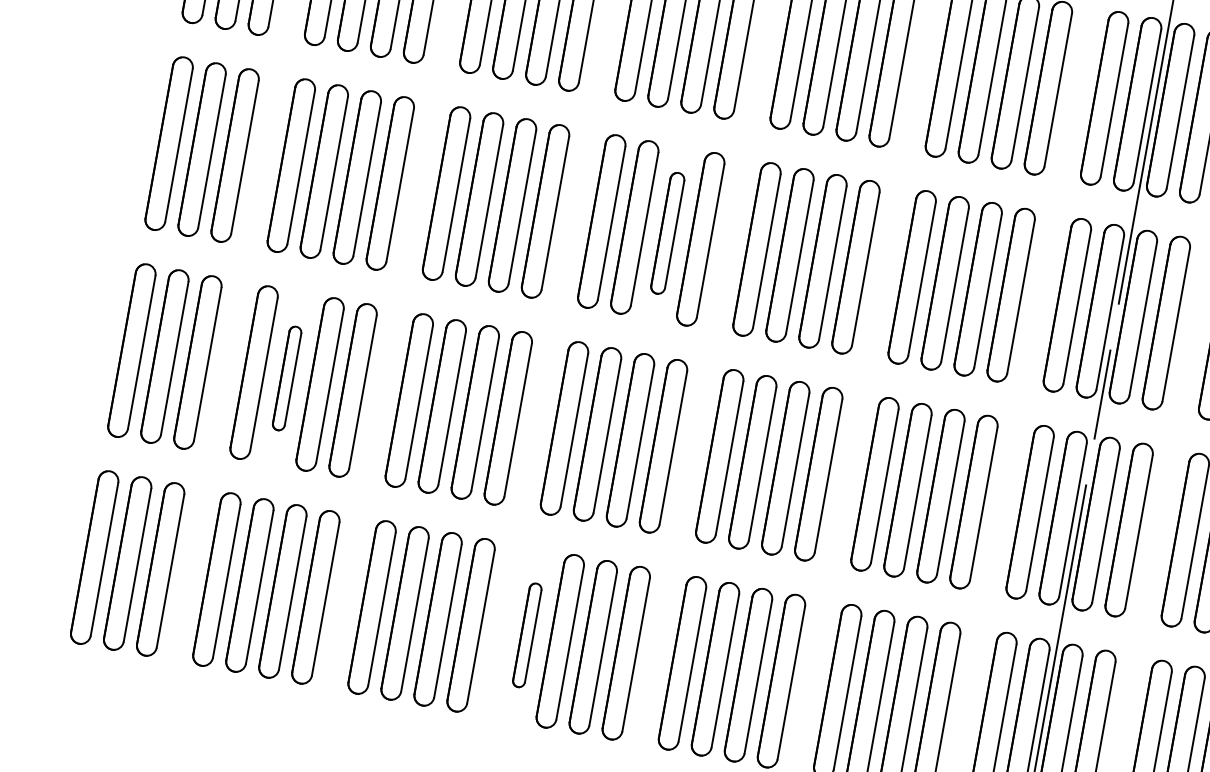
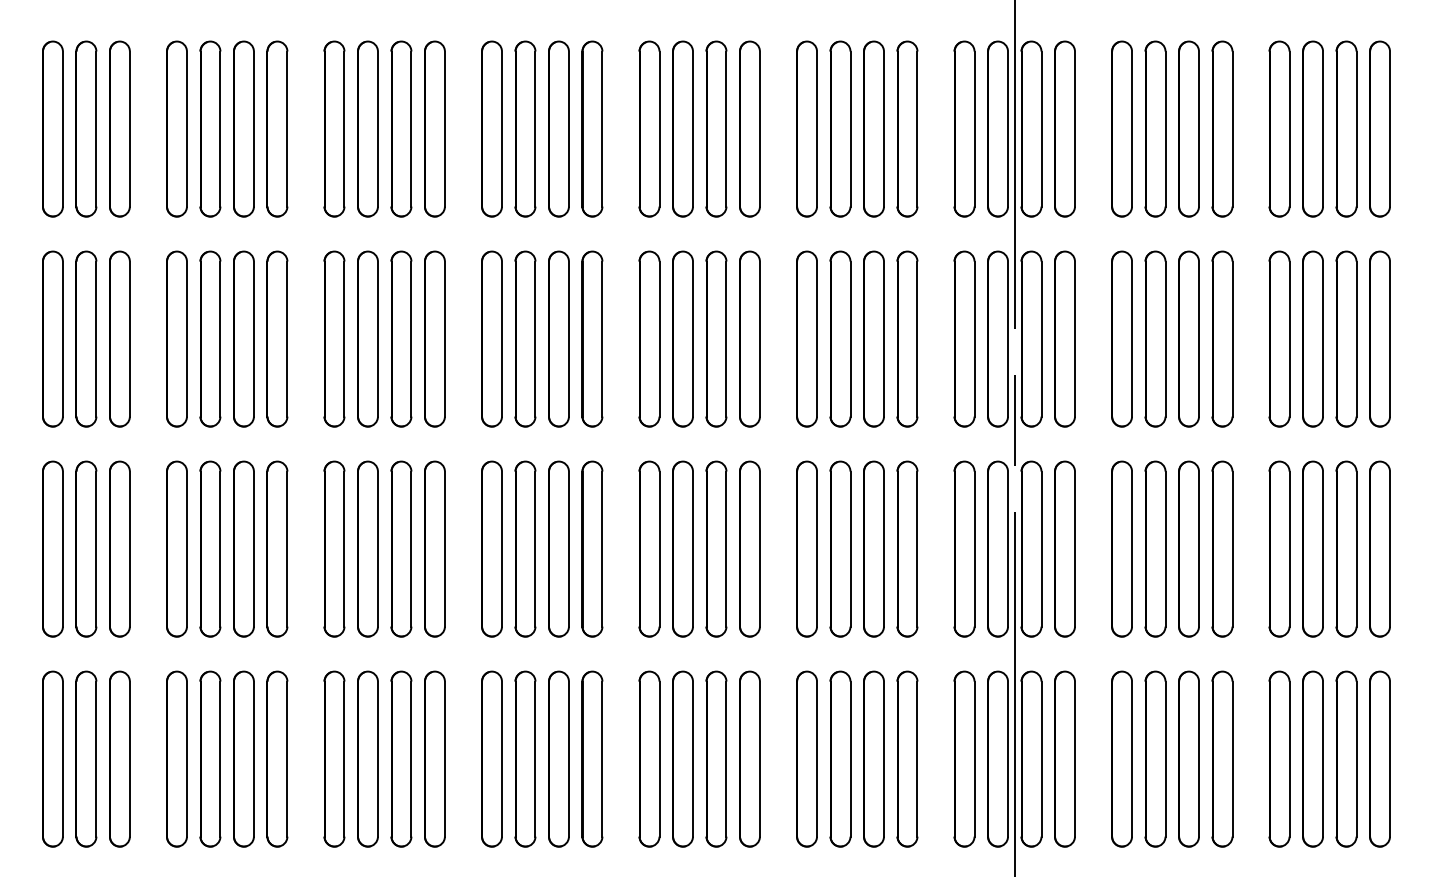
part: (667, 232) -> (558, 338), size x1.43
part: (287, 377) -> (210, 548), size x1.67
part: (526, 634) -> (491, 758), size x1.67

